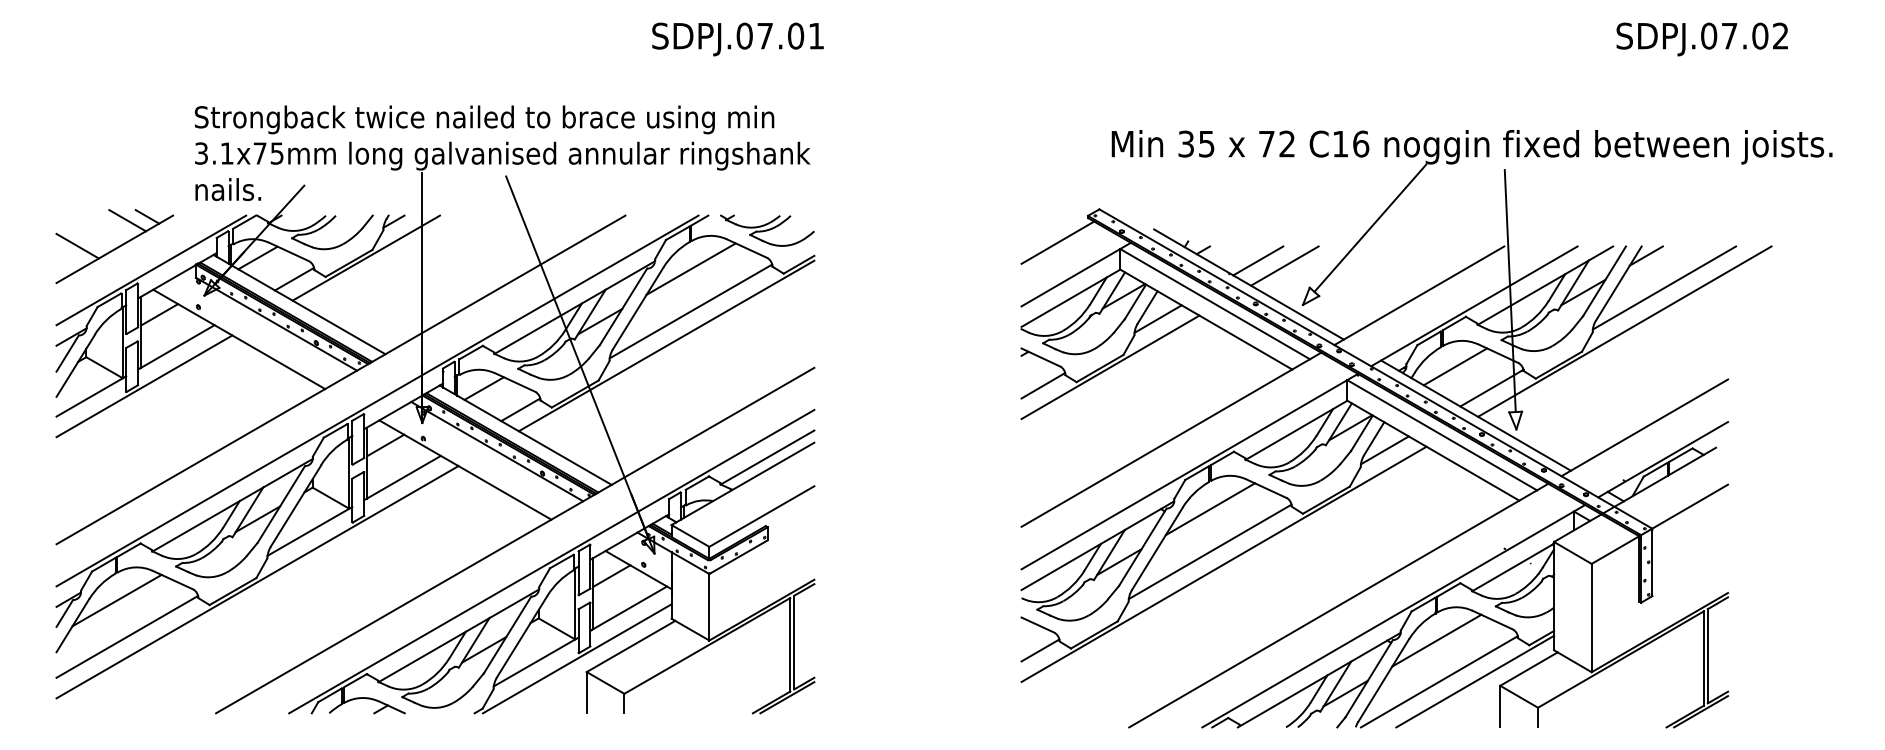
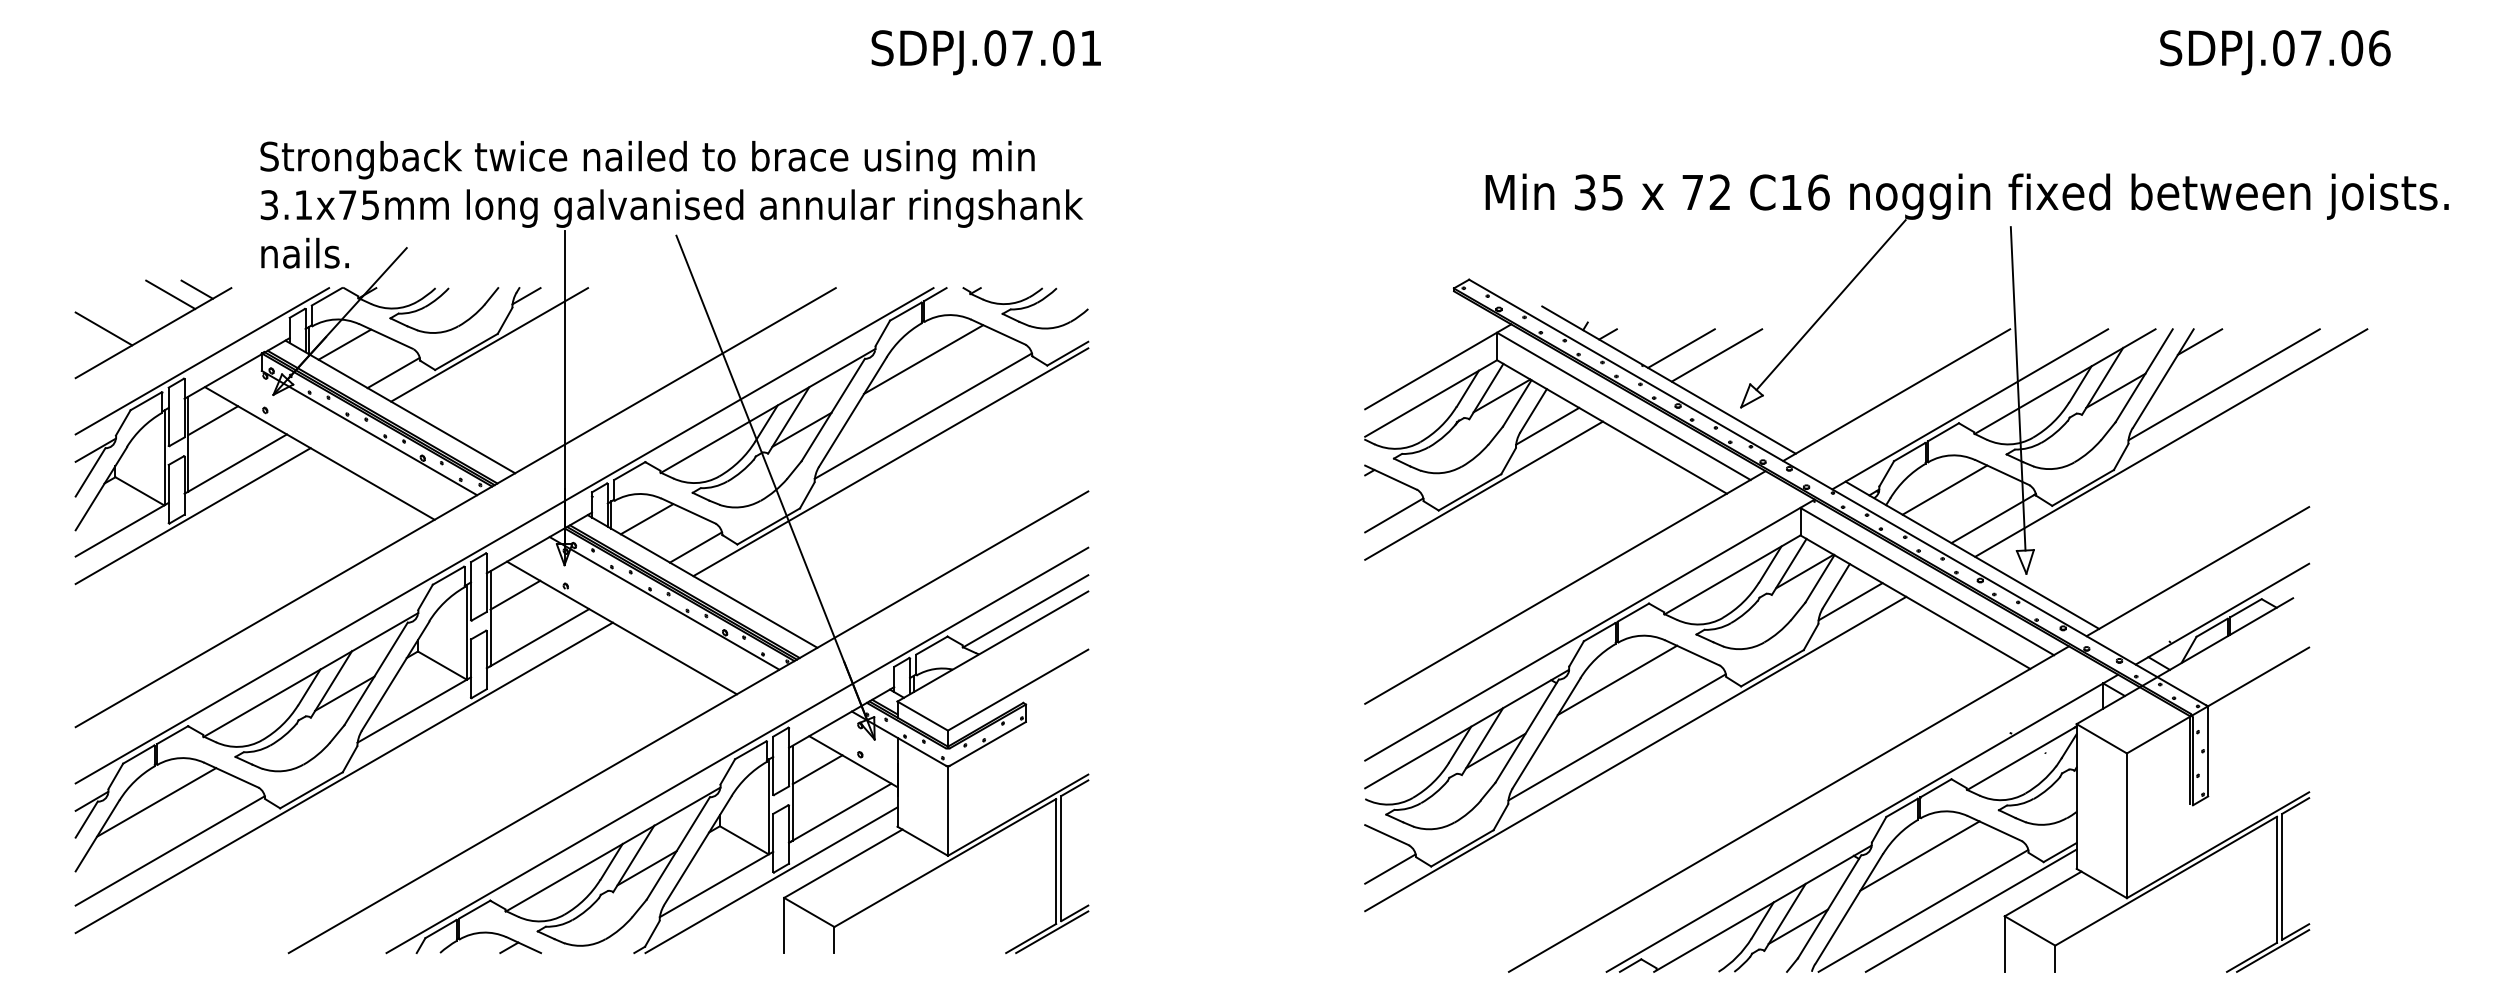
text: (1781, 35) -> (2380, 47), SDPJ.07.02 -> SDPJ.07.06
line: (1057, 242) -> (1413, 323), removed

